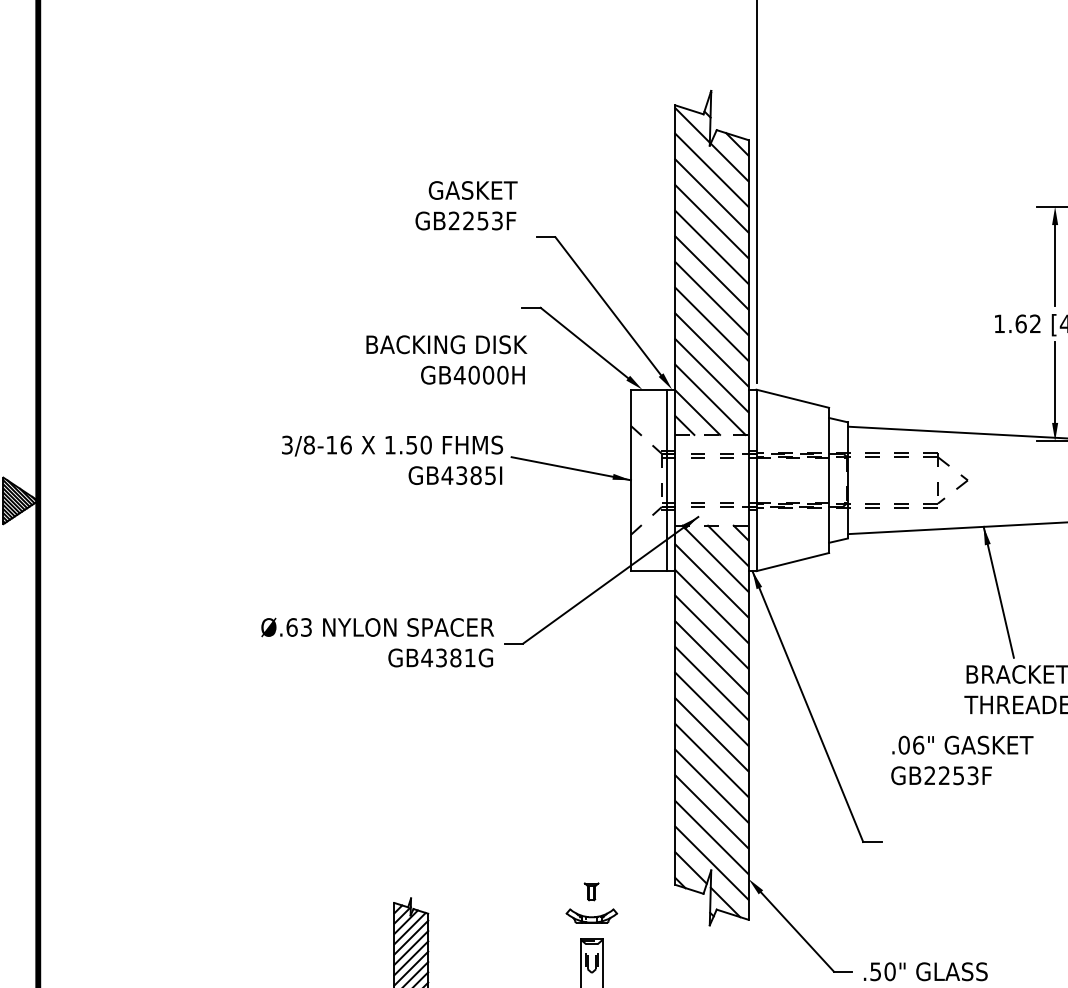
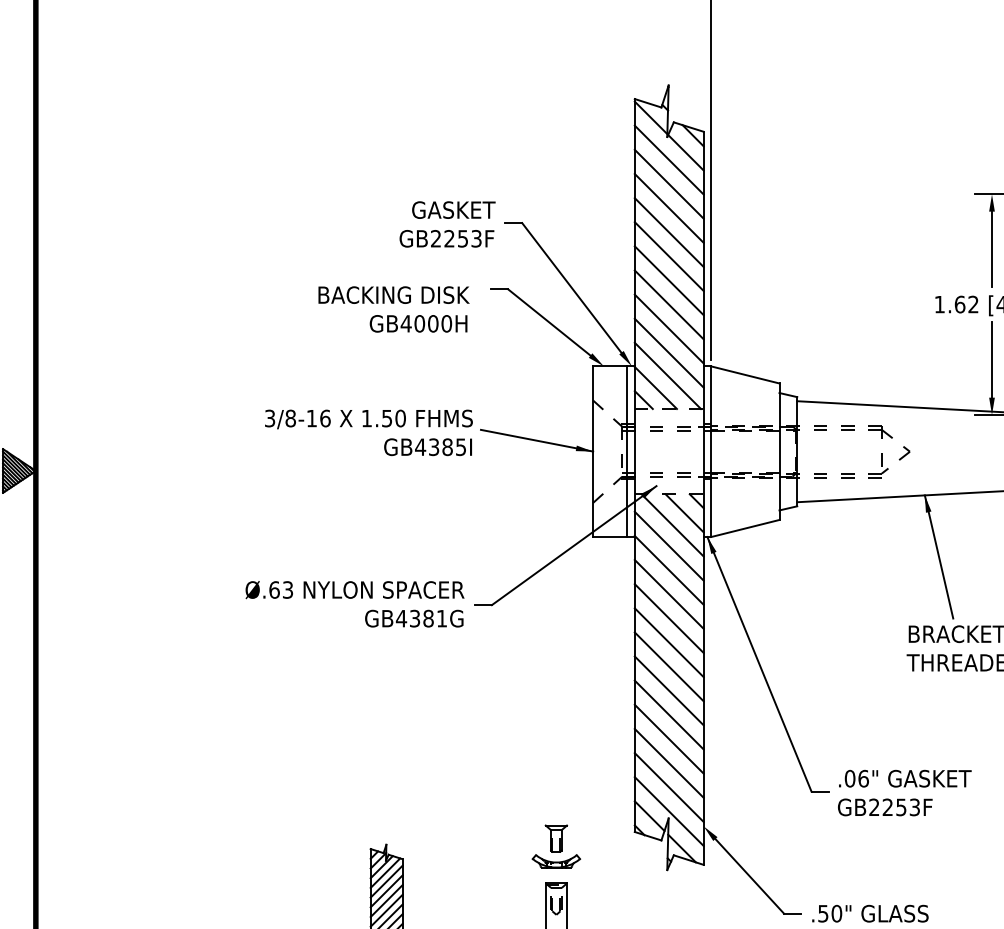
text: (466, 205) -> (447, 224), moved
text: (446, 359) -> (393, 309), moved
text: (962, 759) -> (904, 792), moved
part: (590, 891) -> (555, 838), size x1.67

